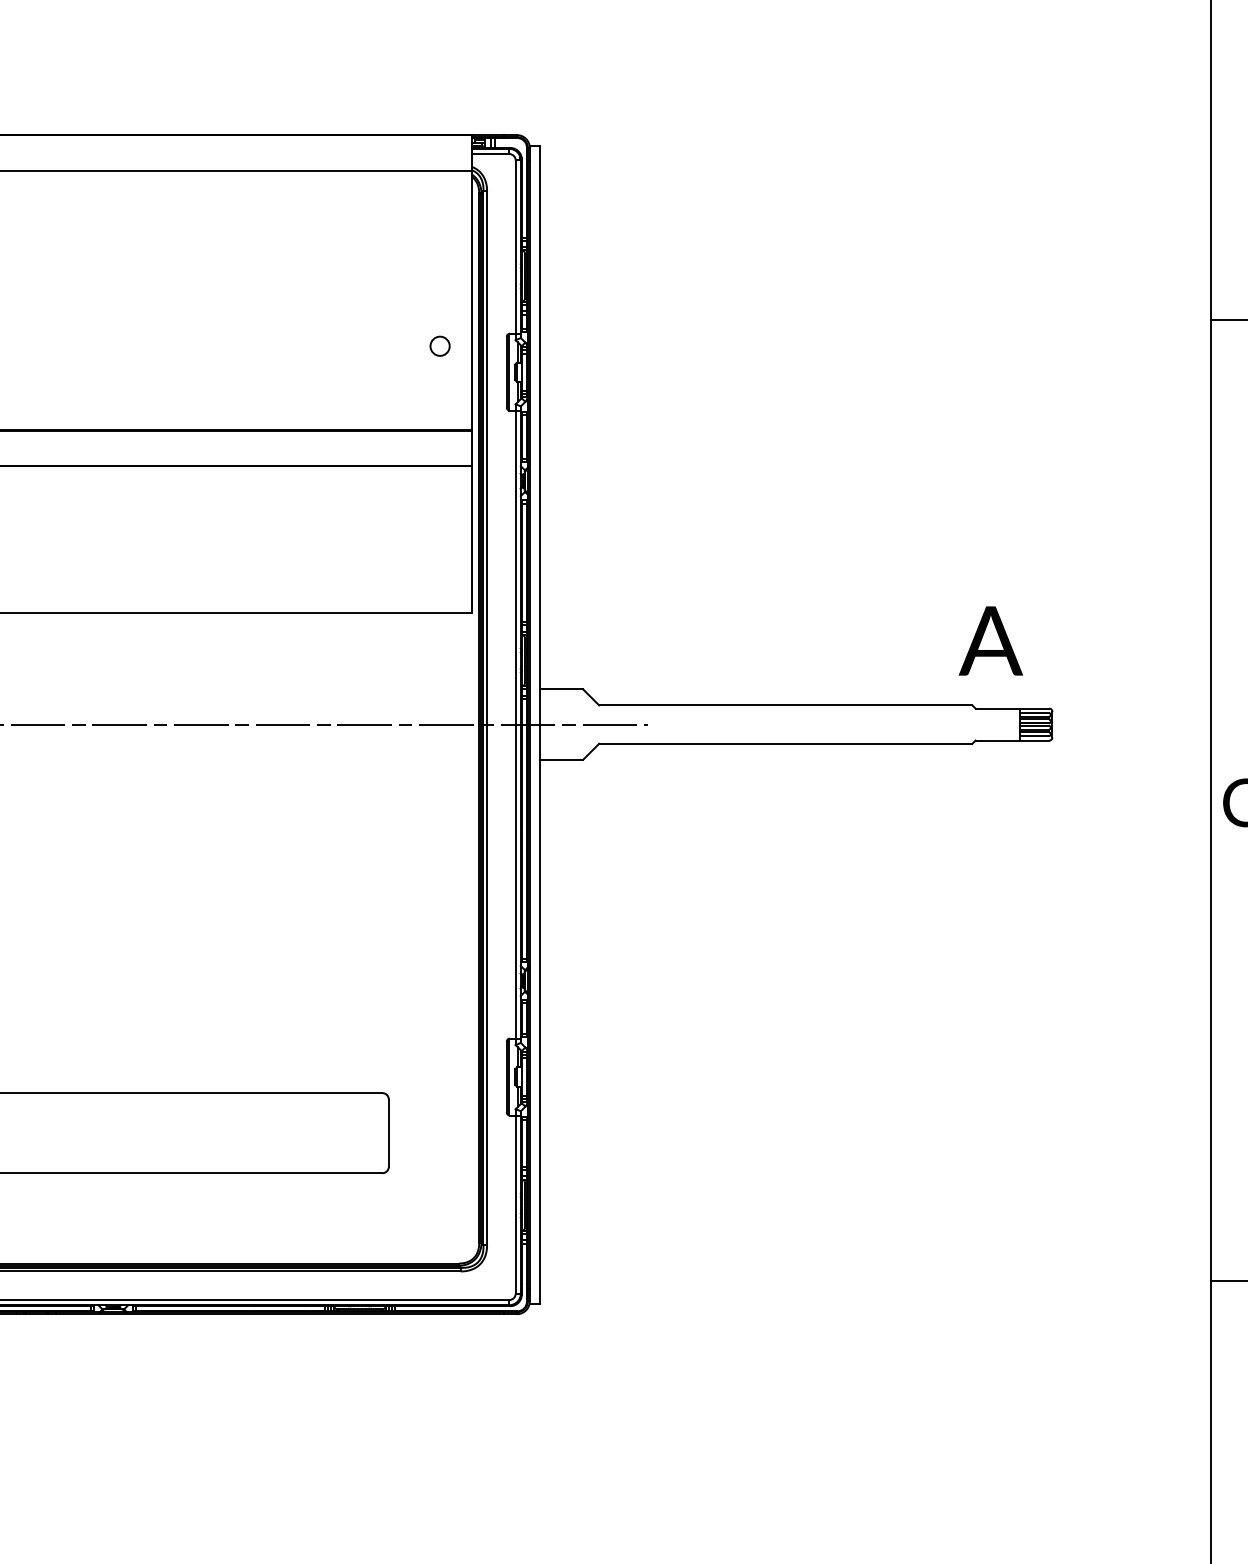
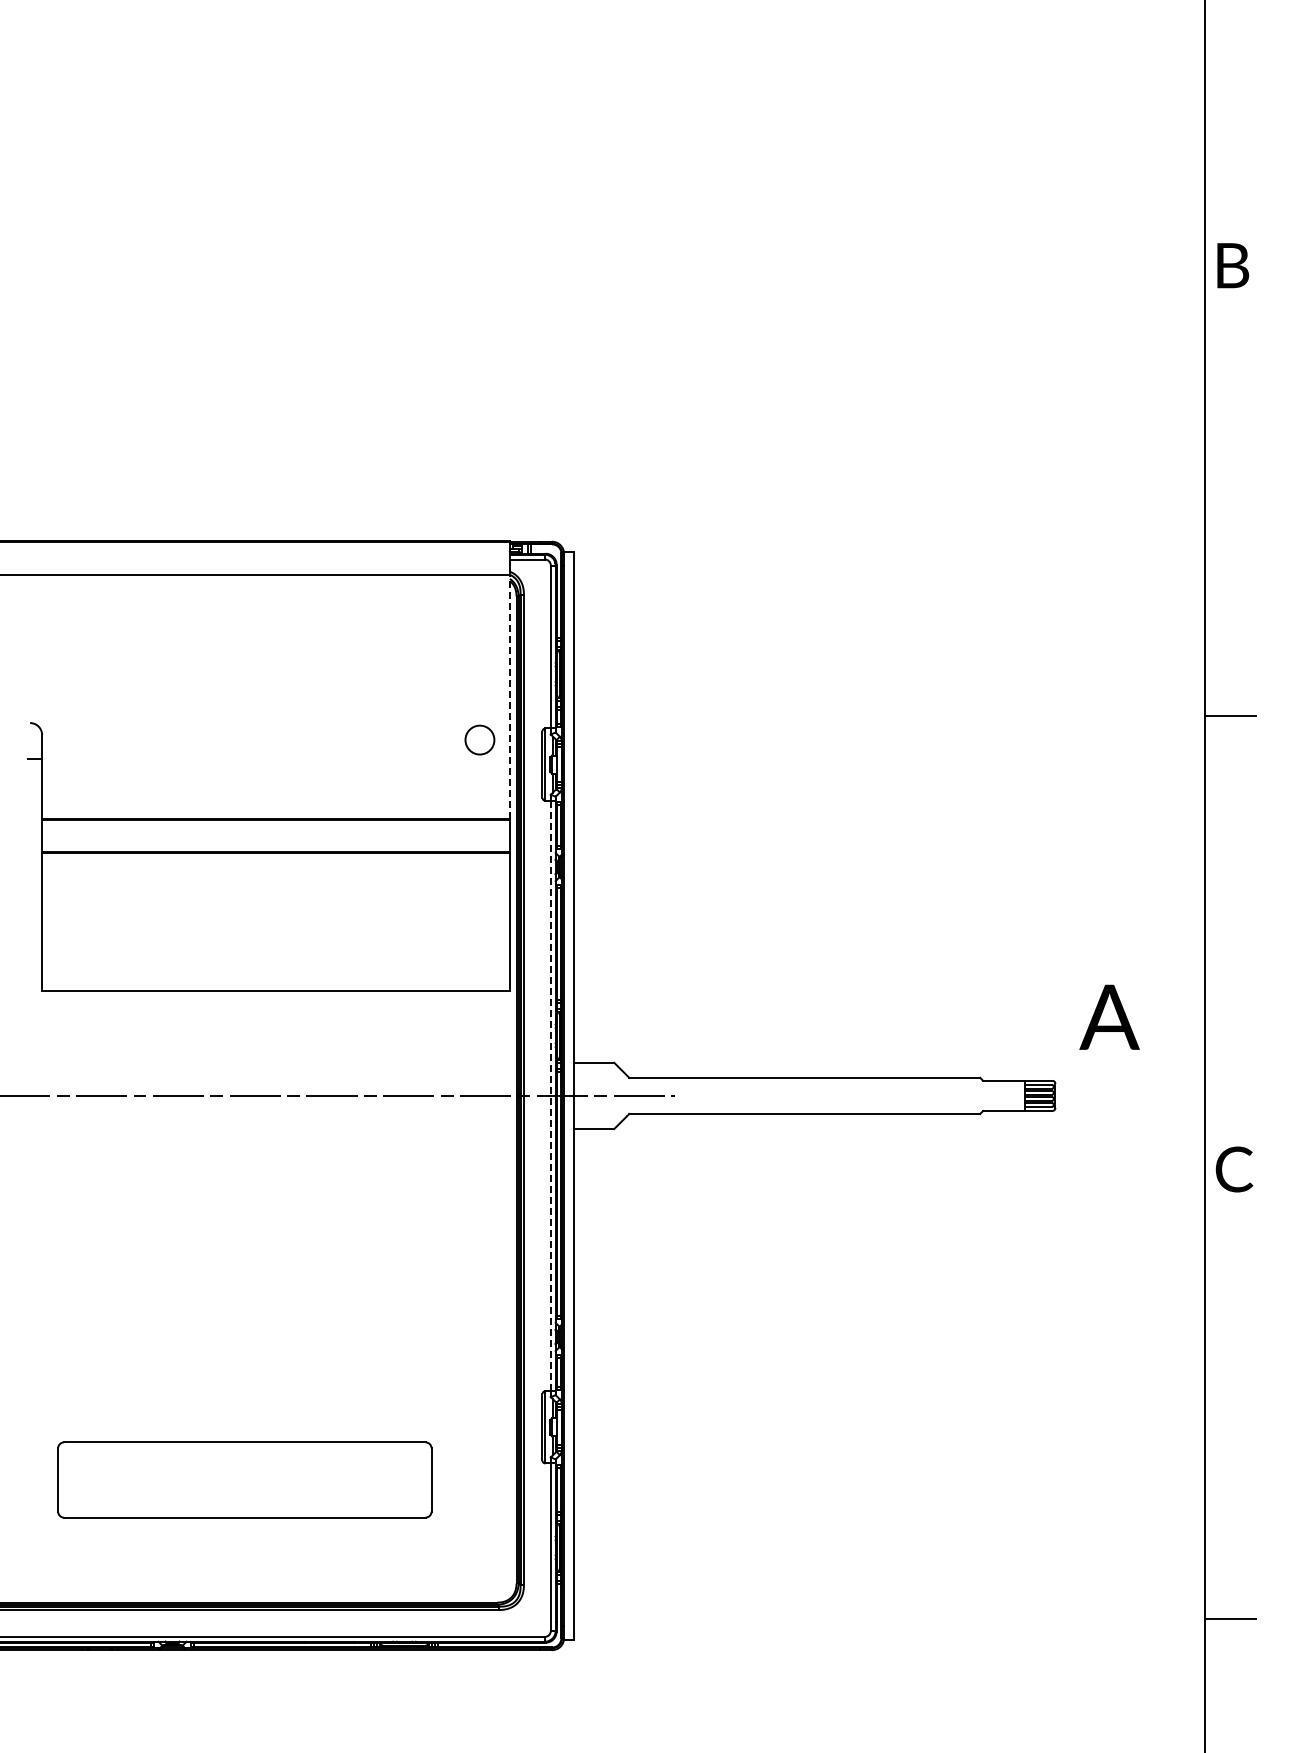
line: (471, 300) -> (509, 697), solid -> dashed
circle: (439, 346) -> (479, 740), size x1.6
text: (990, 640) -> (1109, 1016), moved
line: (515, 724) -> (550, 1095), solid -> dashed

